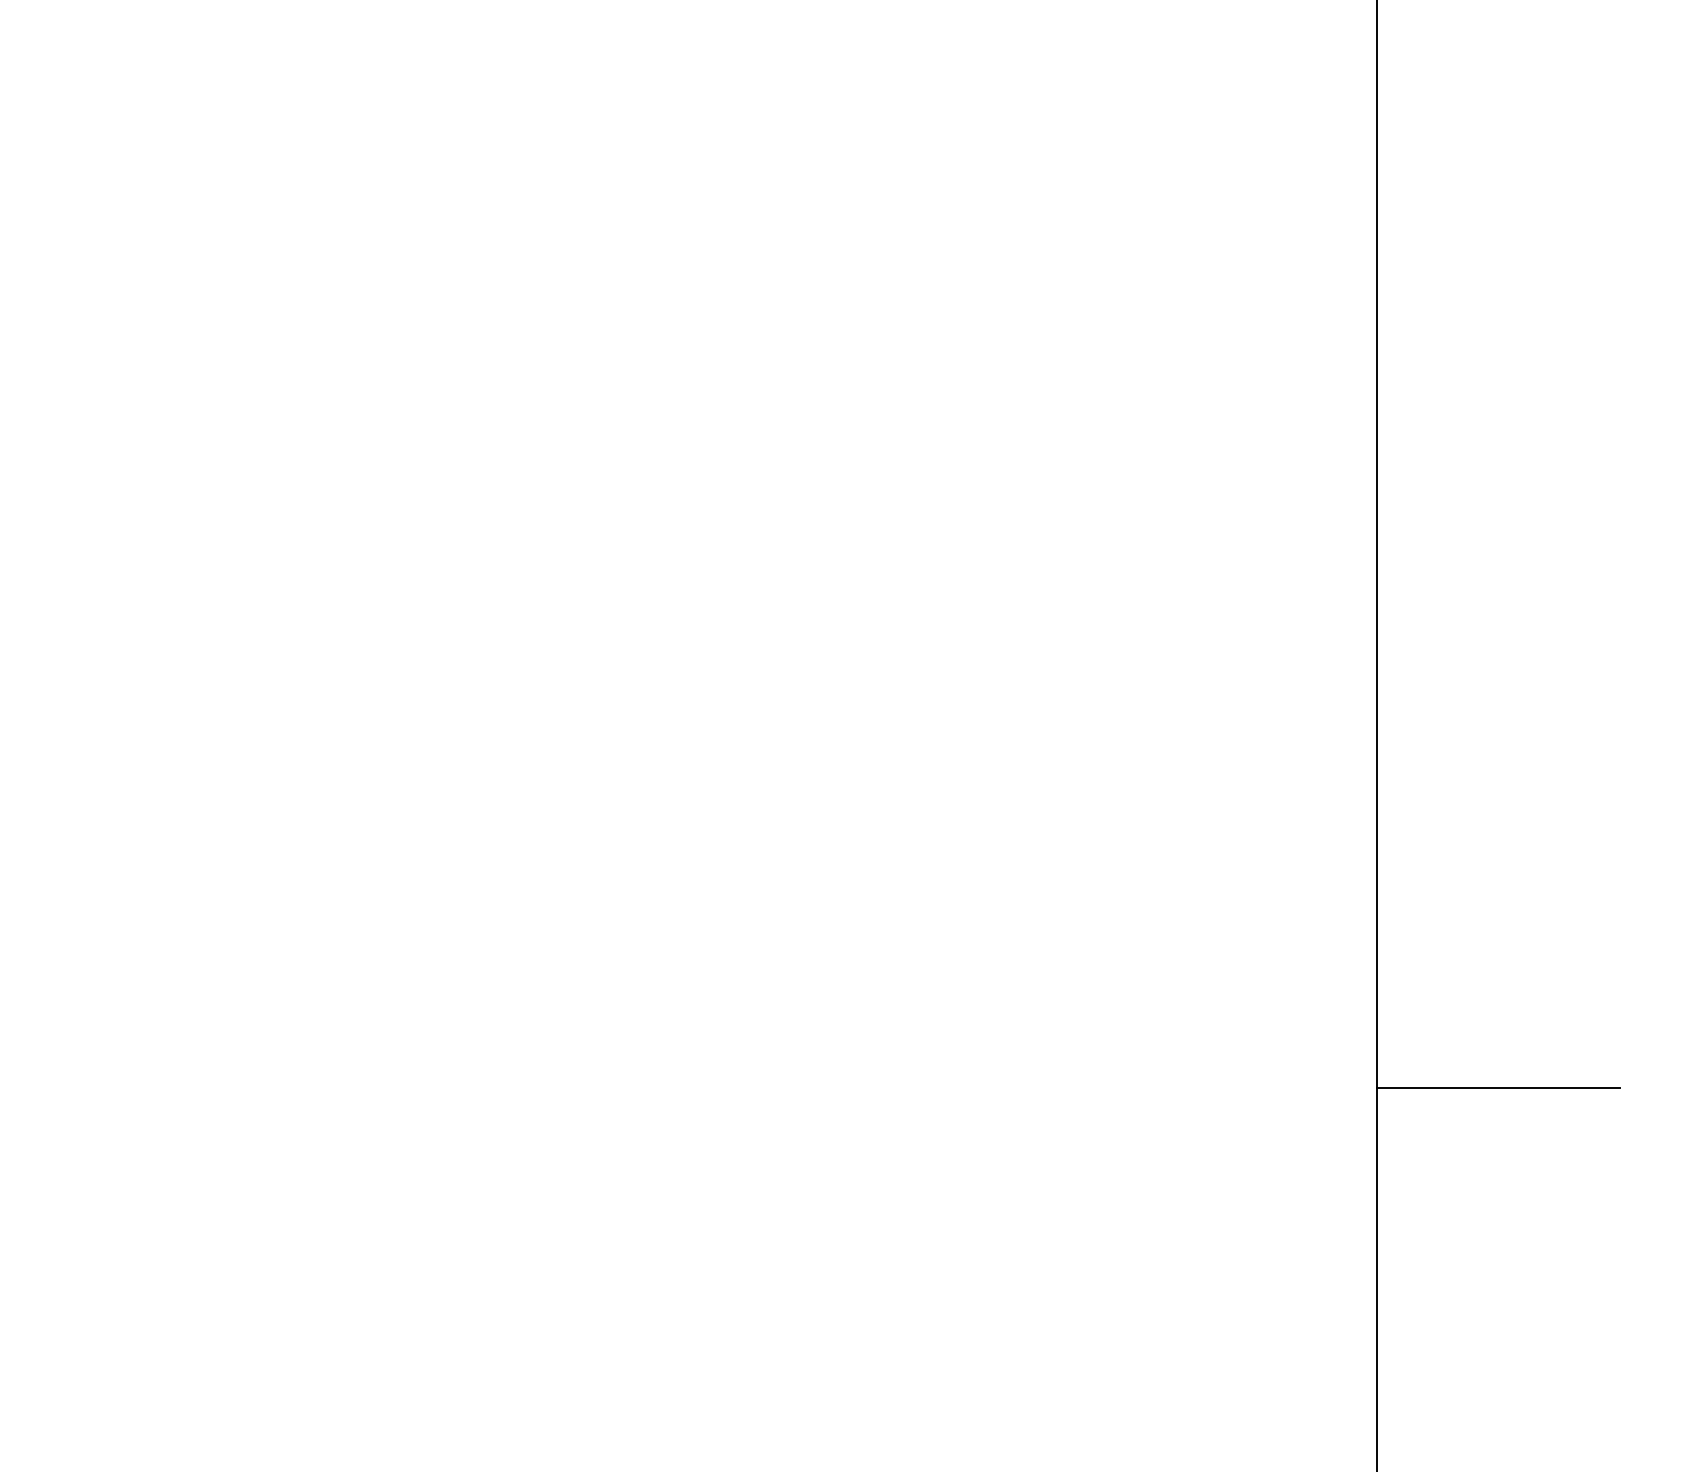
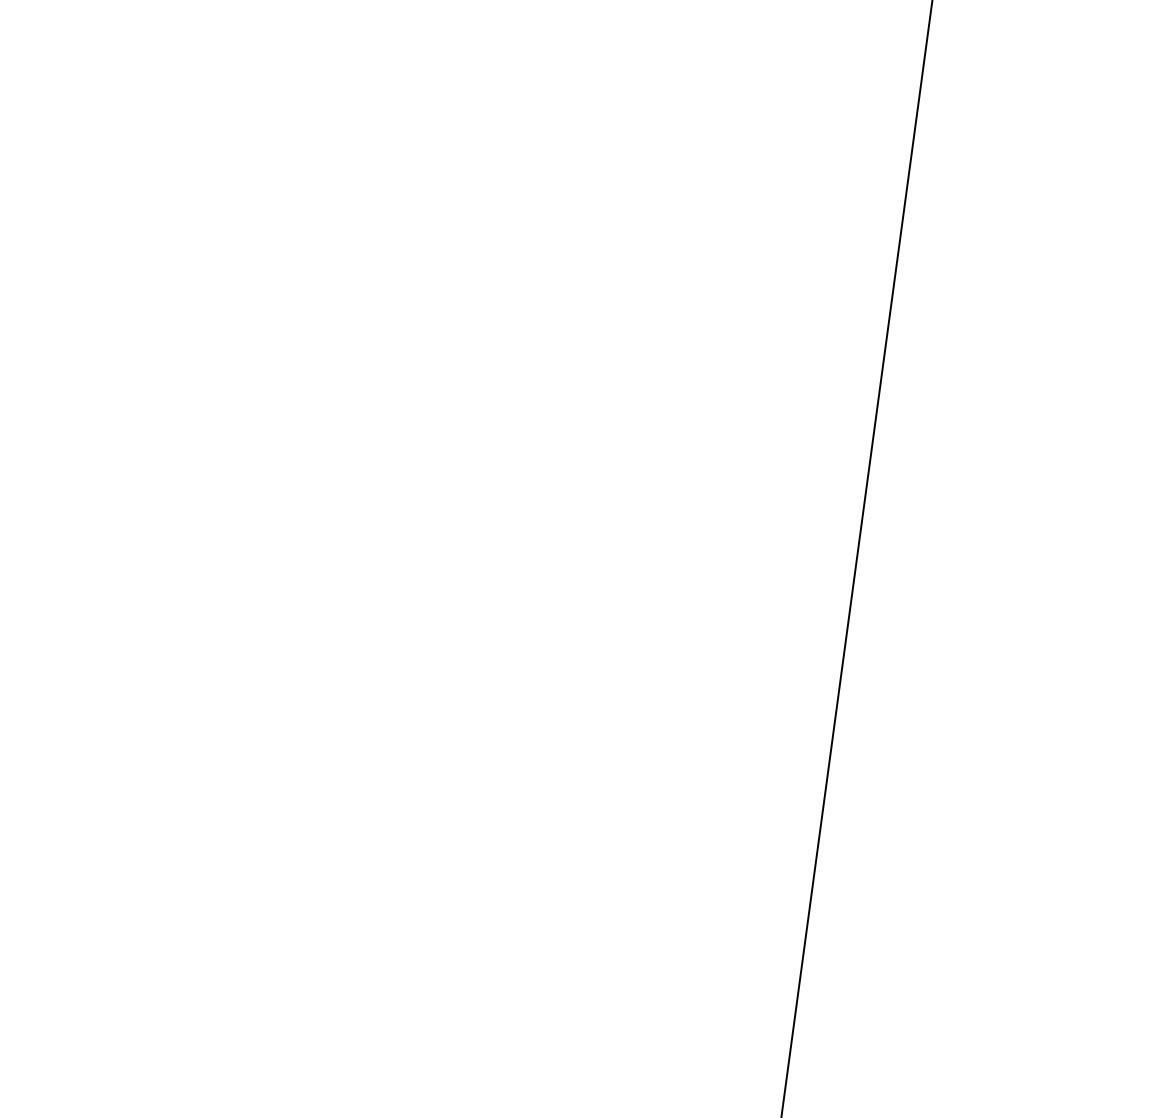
line: (1497, 1088) -> (904, 901), removed

